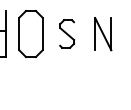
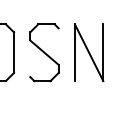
part: (66, 33) -> (43, 52), size x1.67
part: (102, 34) -> (88, 53), size x1.43

